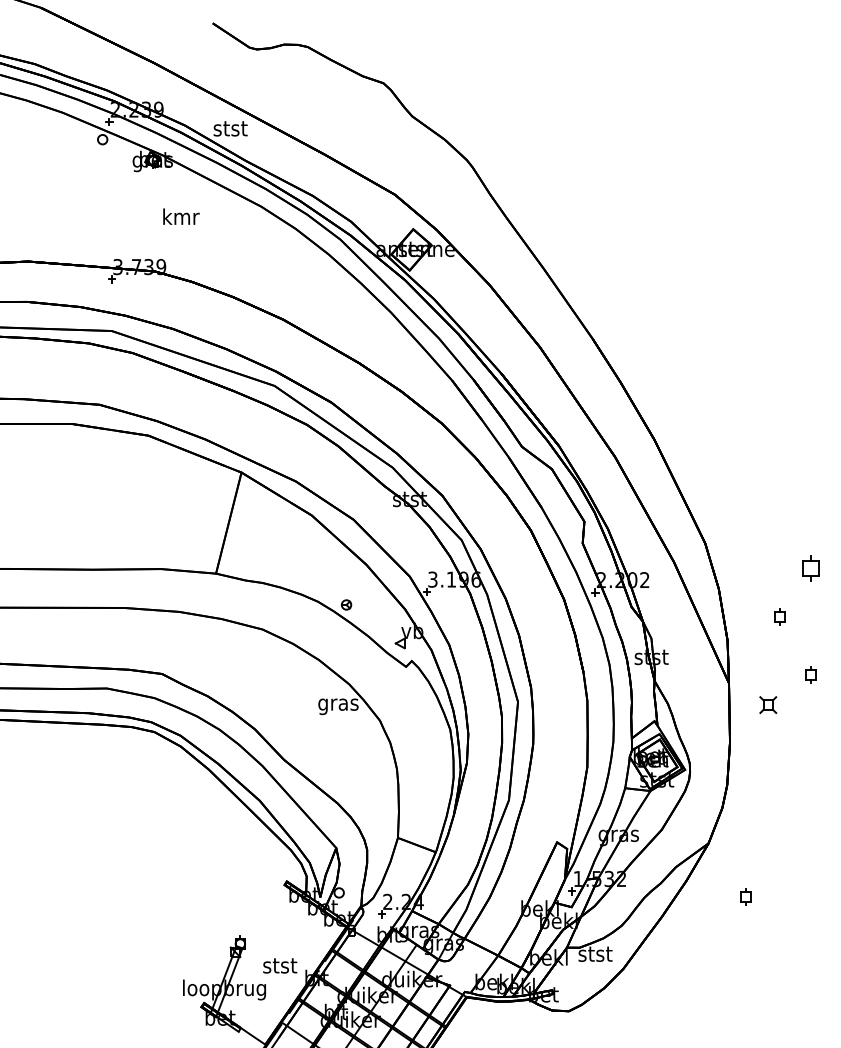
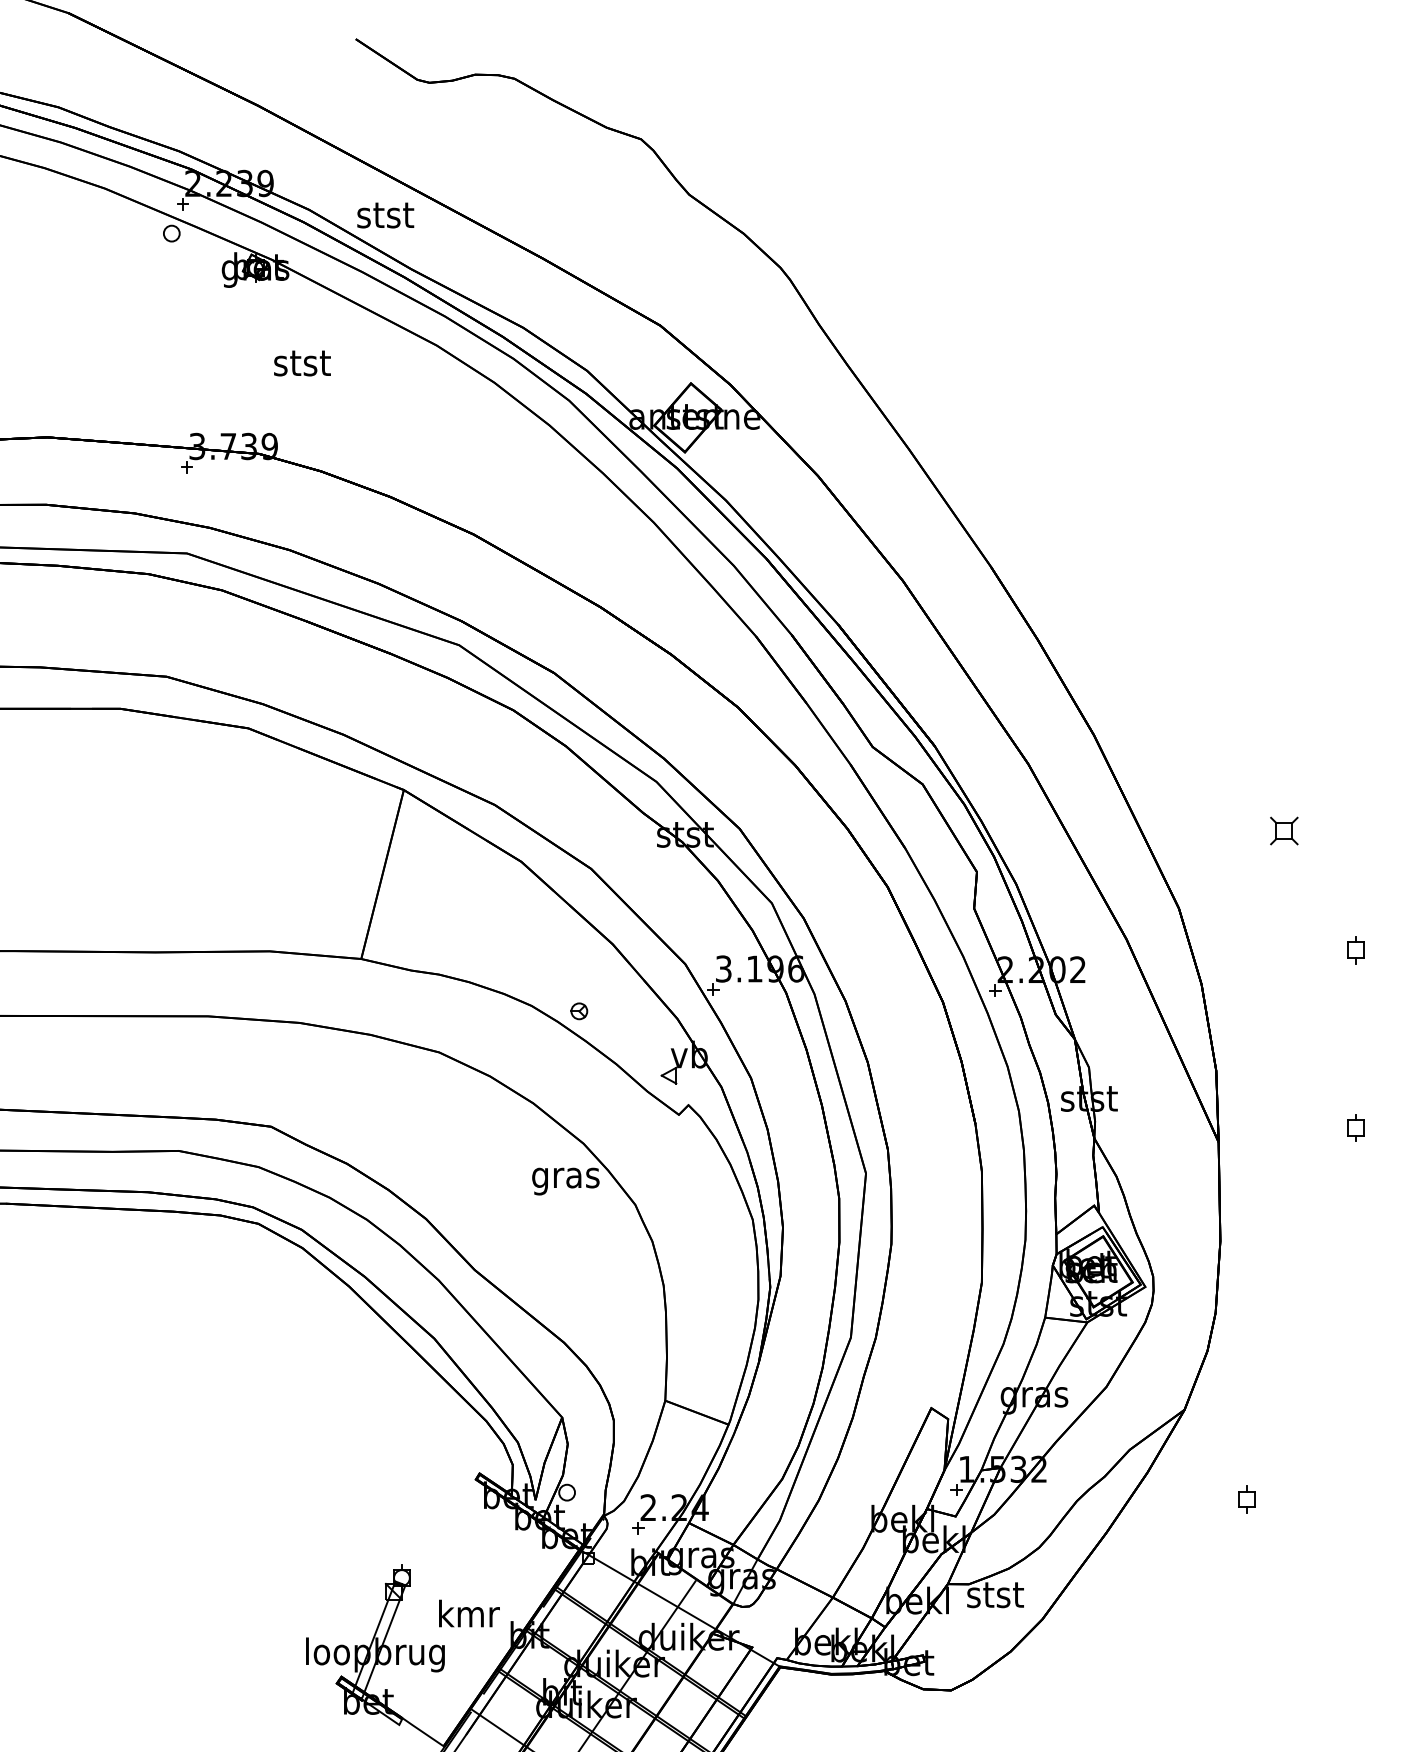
text: (181, 216) -> (303, 362), kmr -> stst
part: (810, 568) -> (1354, 950), size x0.62
part: (779, 616) -> (1303, 1030), removed
part: (768, 705) -> (1284, 831), moved
text: (280, 965) -> (468, 1613), stst -> kmr

